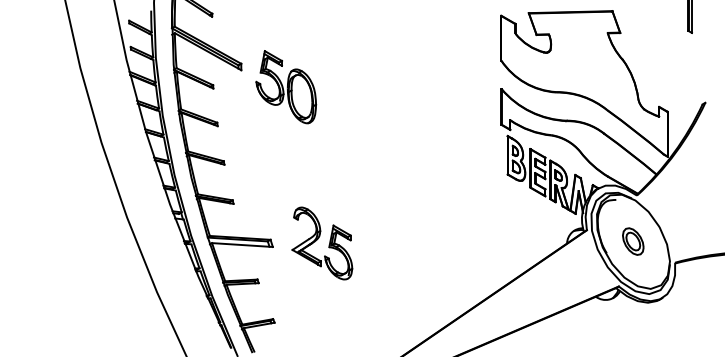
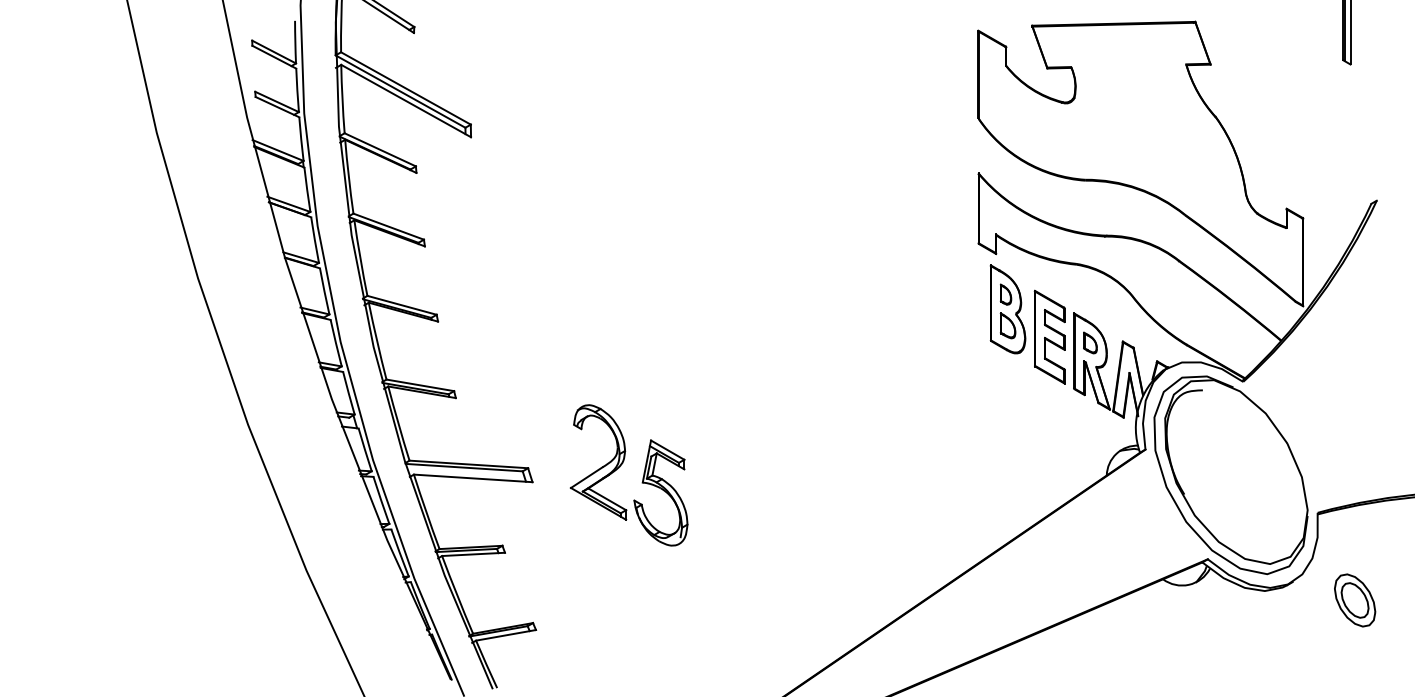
part: (286, 87) -> (559, 170), removed
part: (633, 241) -> (1355, 600), moved

